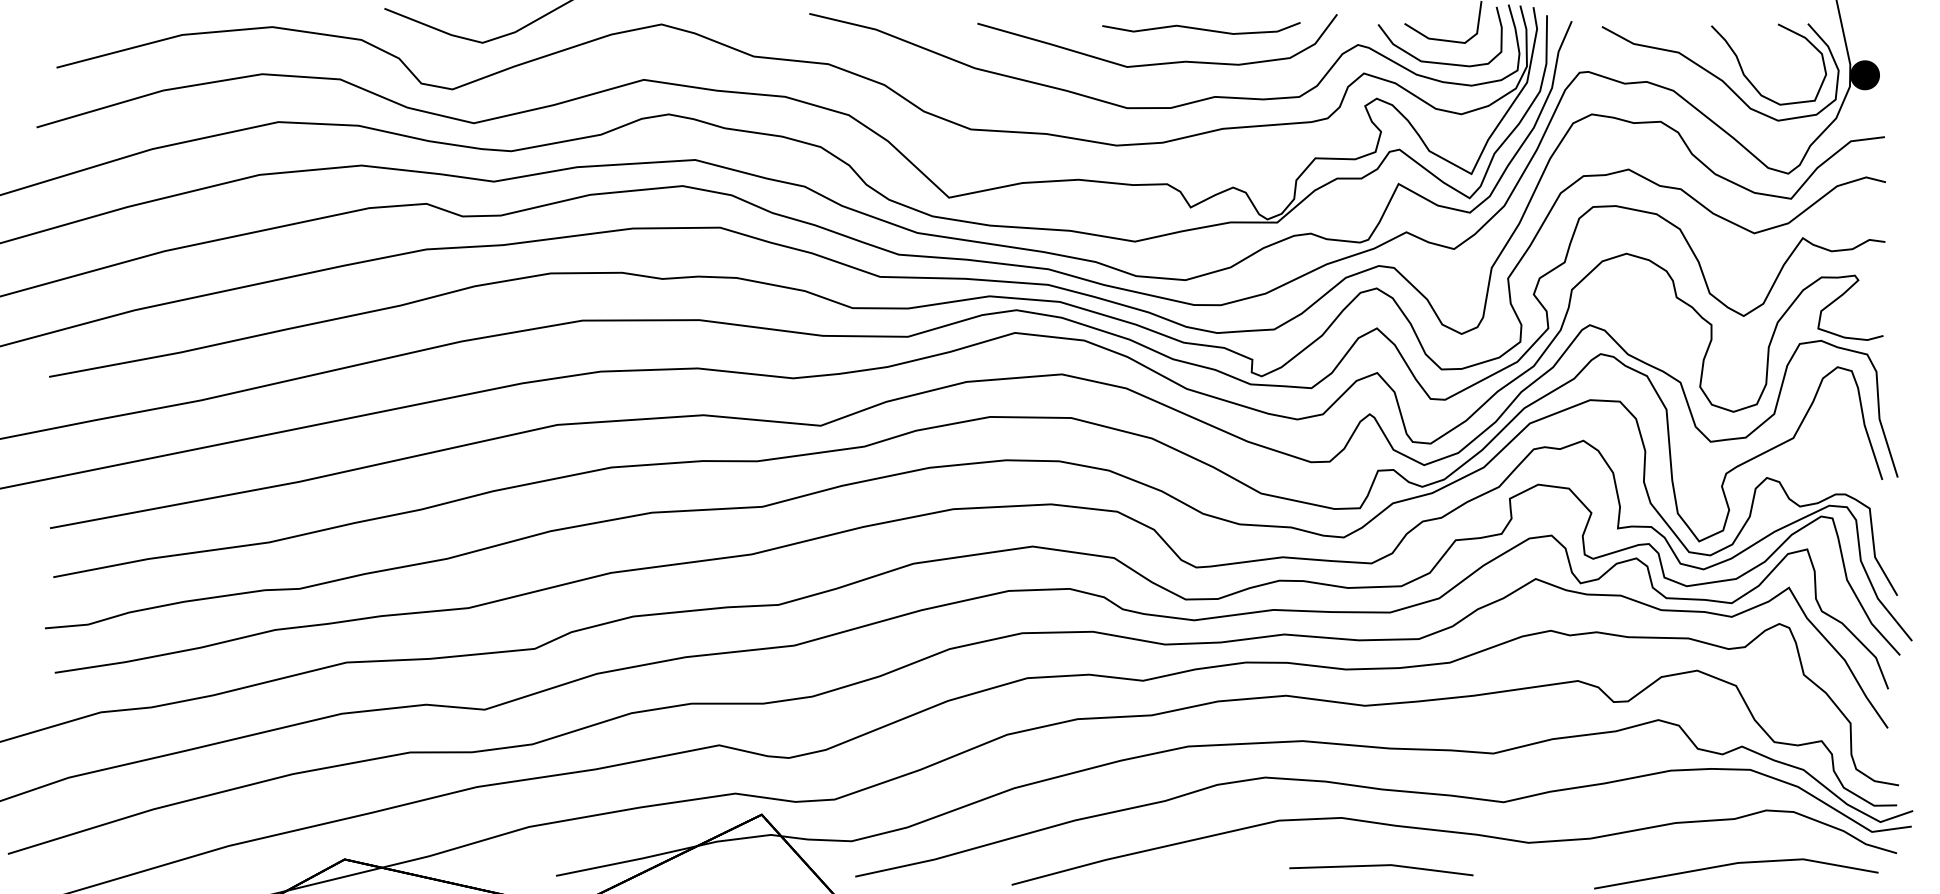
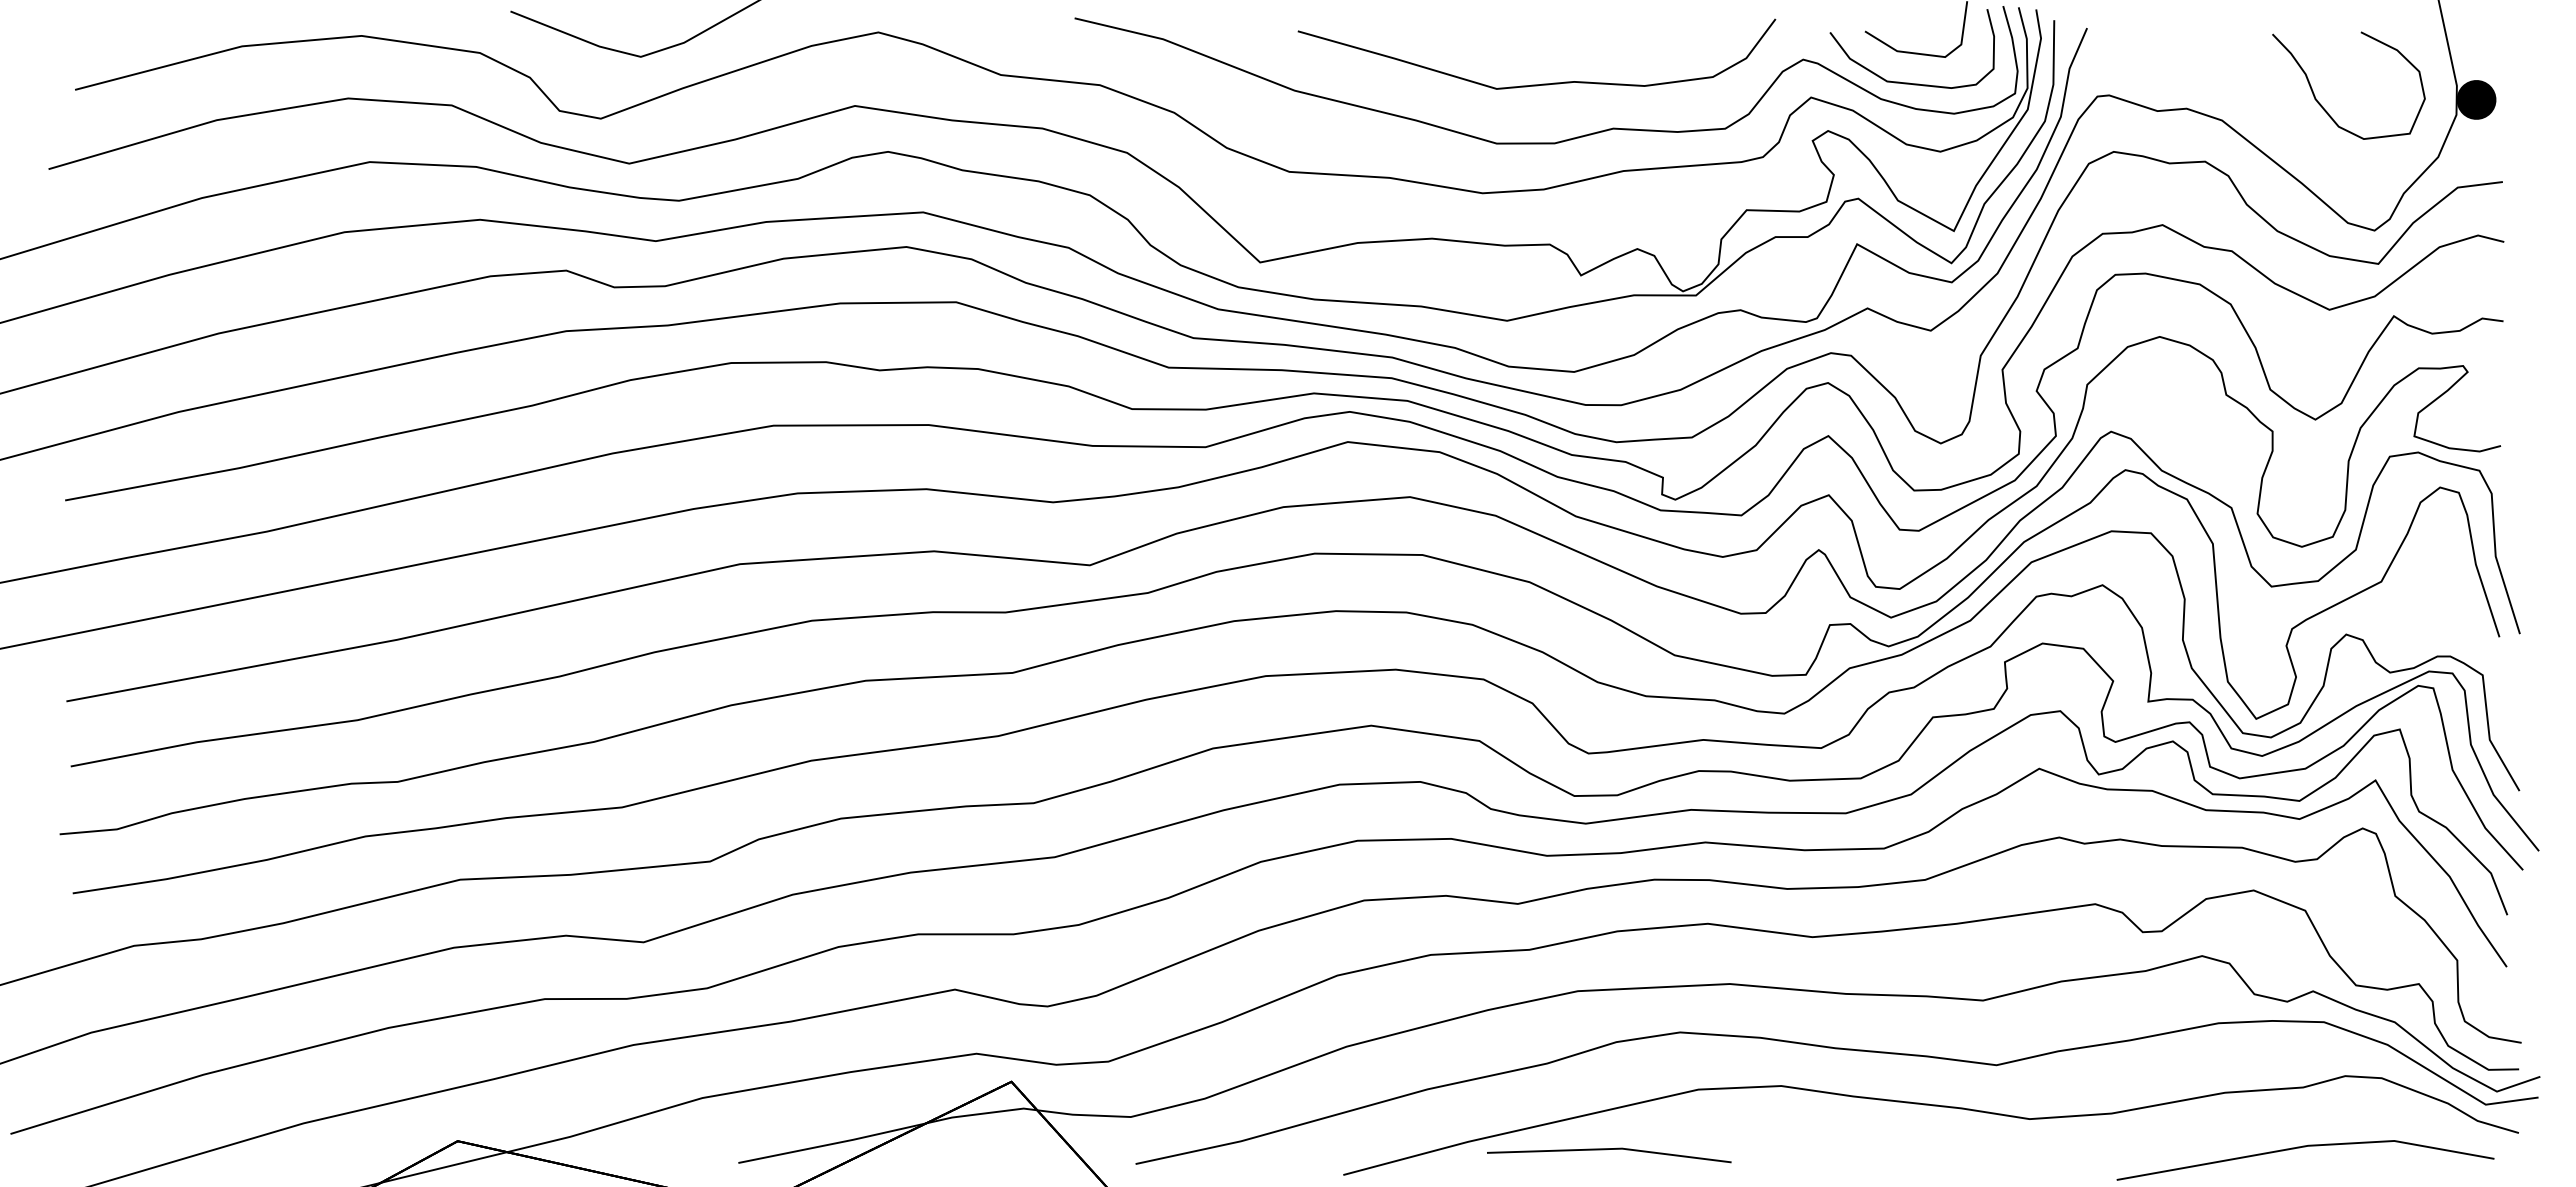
curve: (1200, 28) -> (1594, 37), removed
curve: (1717, 76) -> (2280, 101), removed
line: (1379, 866) -> (1606, 1150), moved

